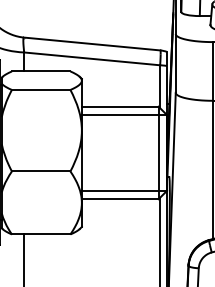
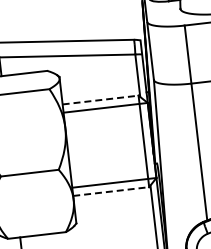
line: (120, 106) -> (100, 99), solid -> dashed
line: (120, 199) -> (111, 191), solid -> dashed

